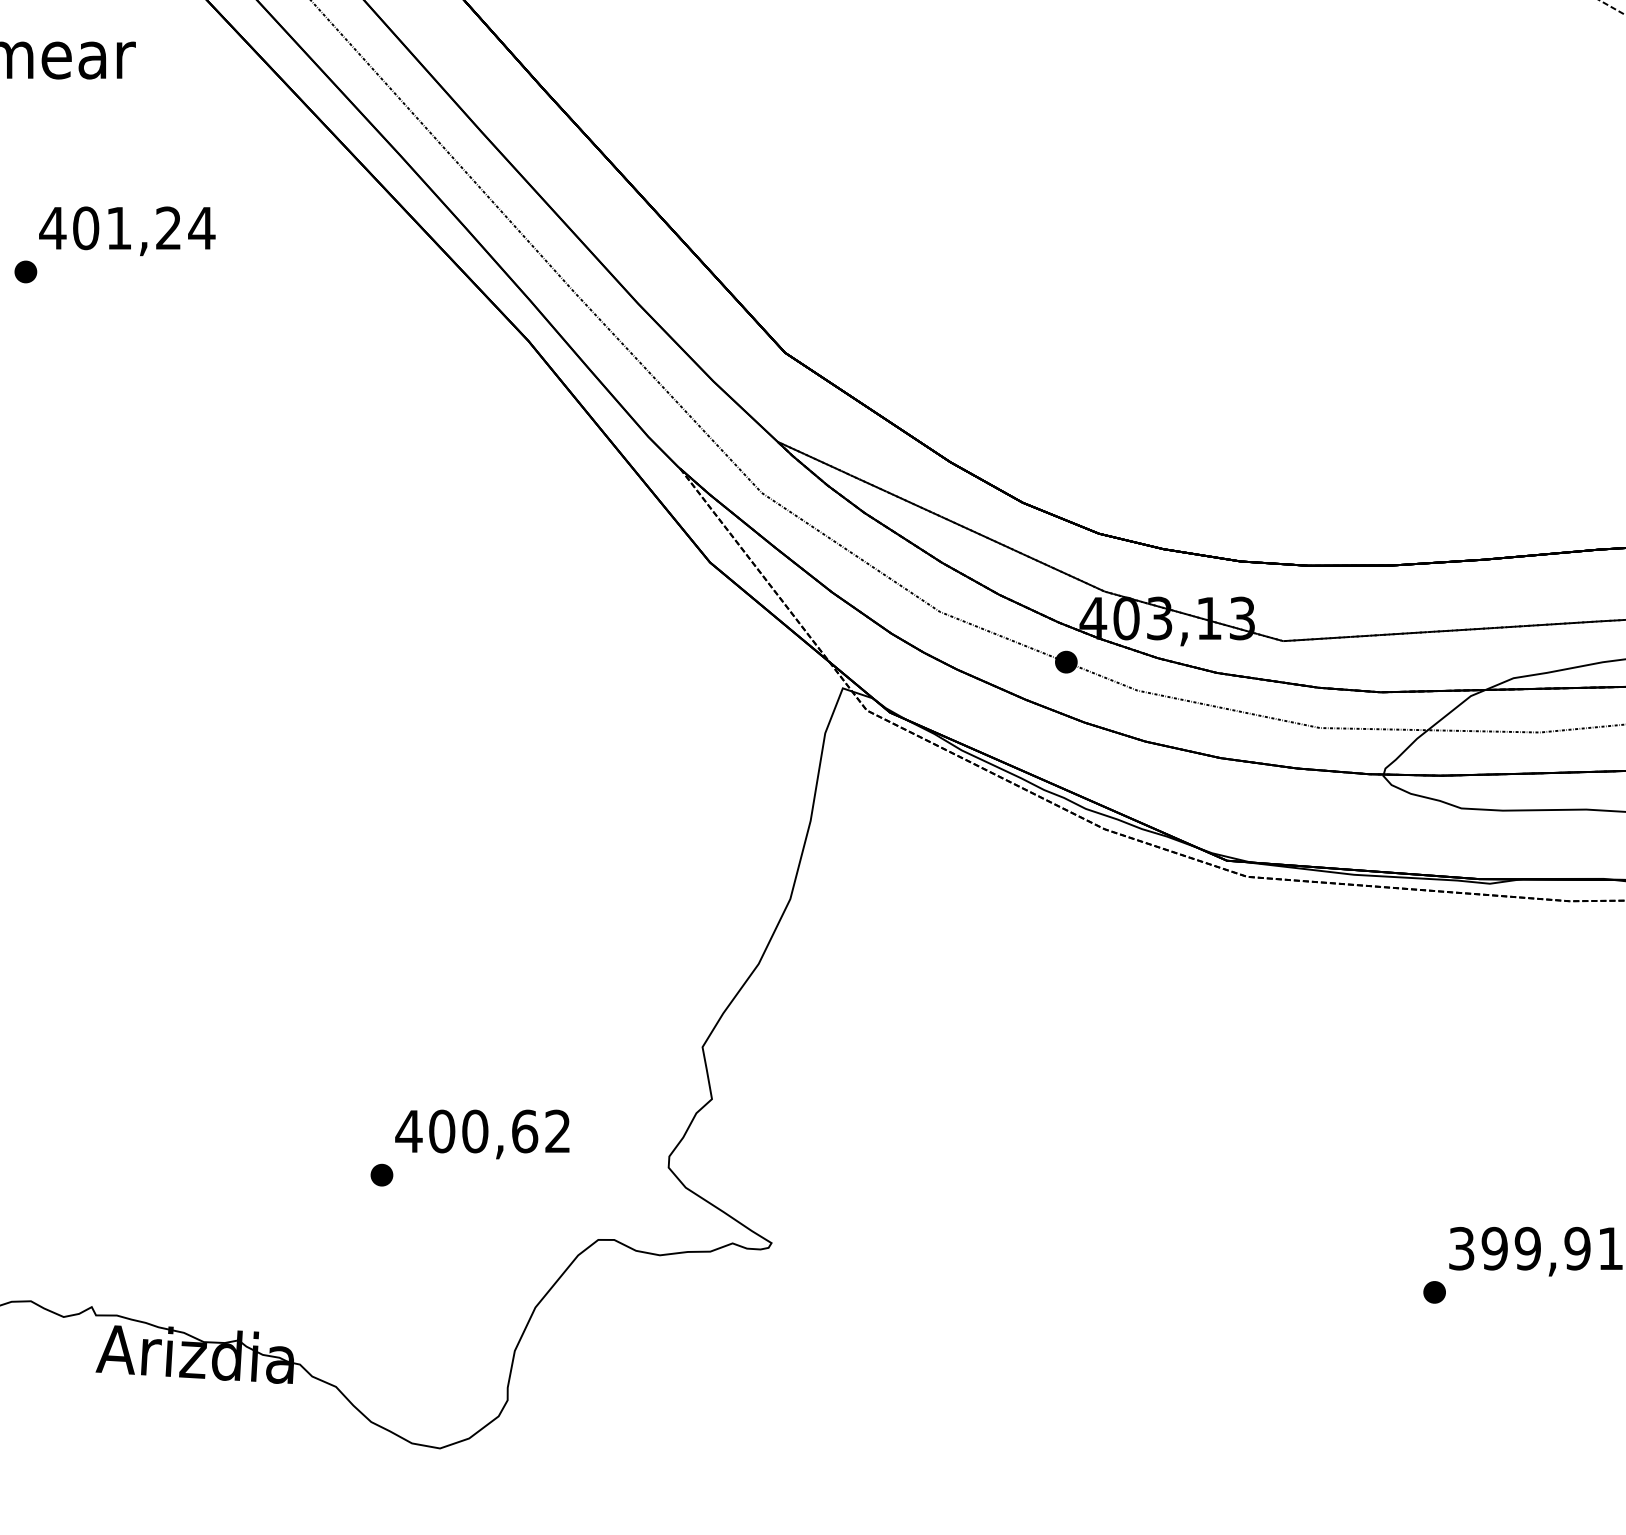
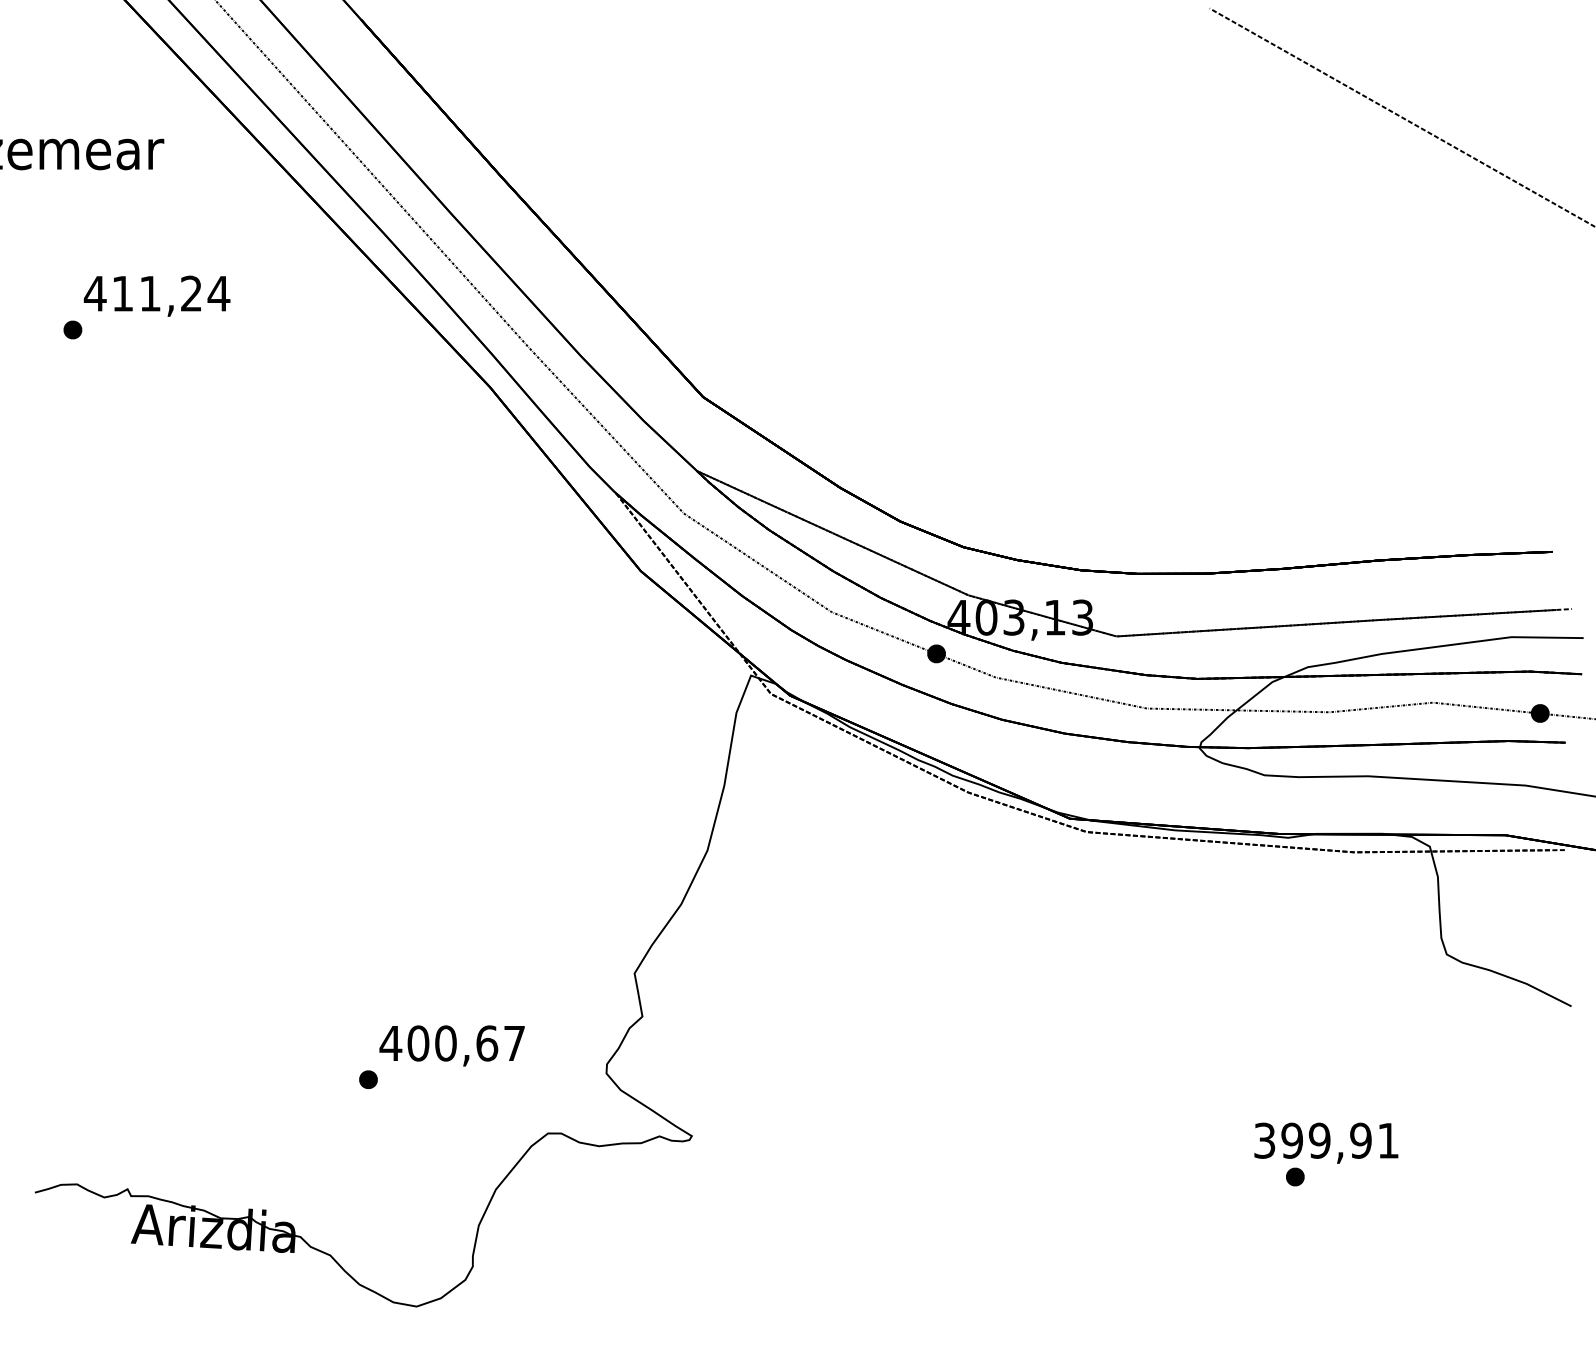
text: (85, 227) -> (122, 293), 401,24 -> 411,24
text: (557, 1130) -> (514, 1042), 400,62 -> 400,67
part: (1434, 1291) -> (1295, 1176), moved

